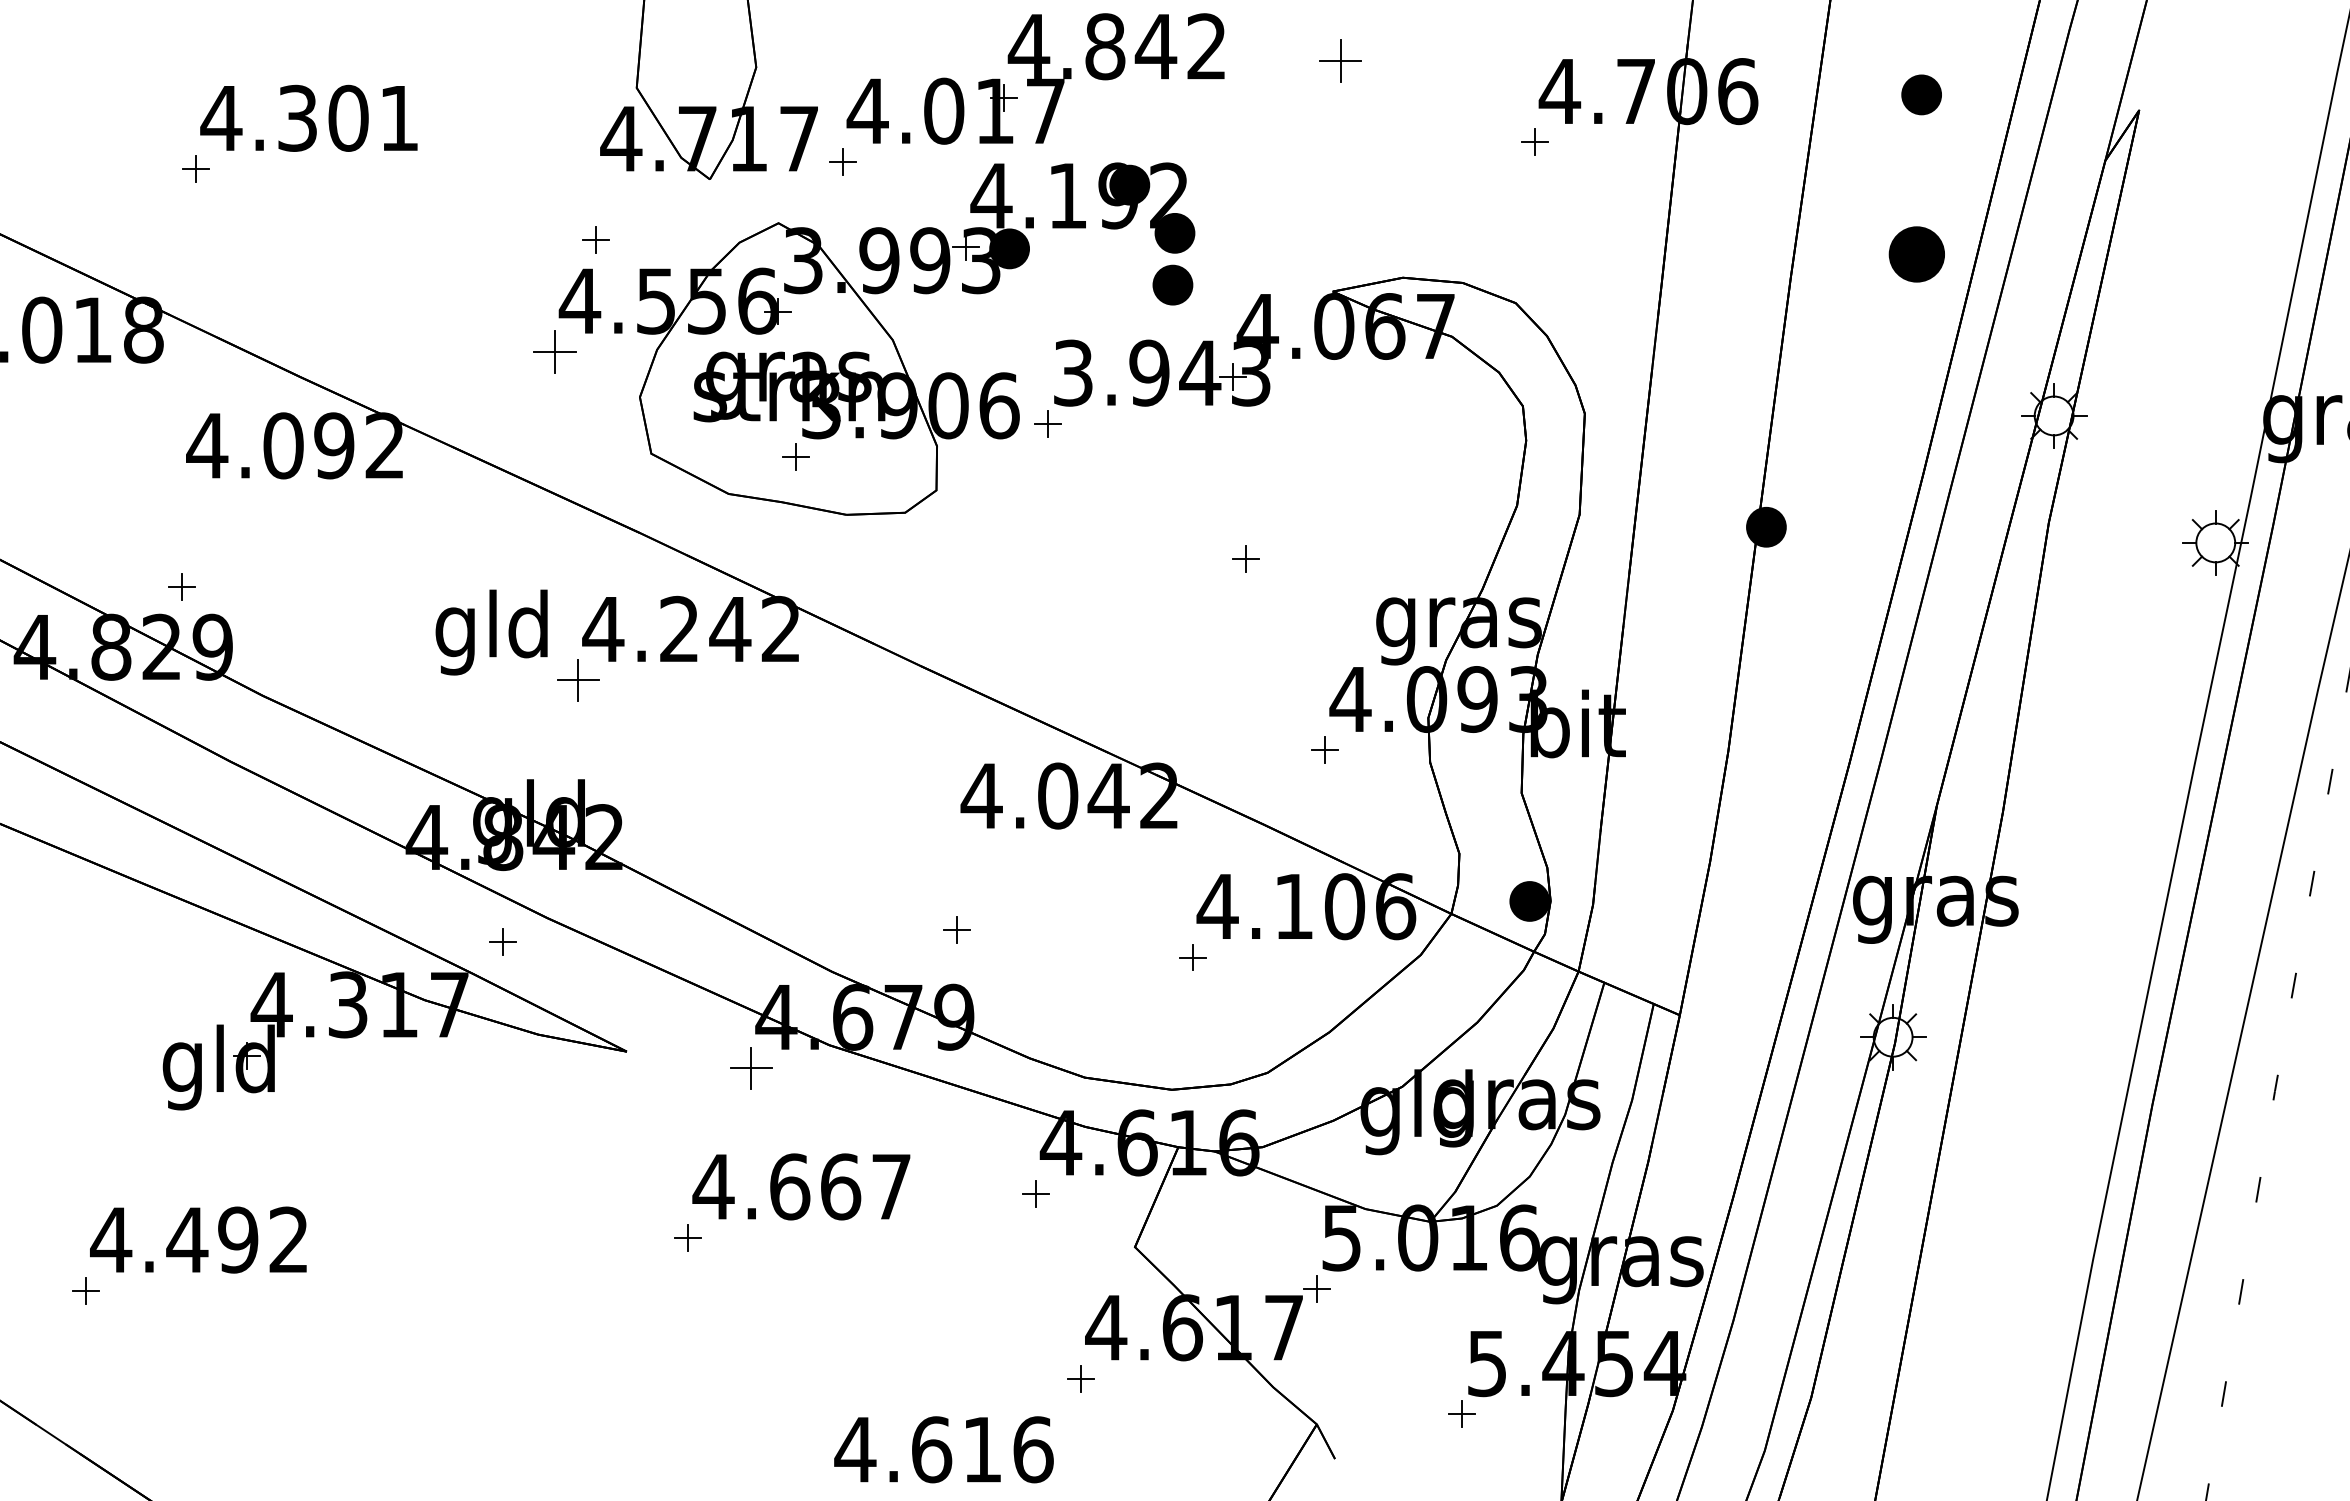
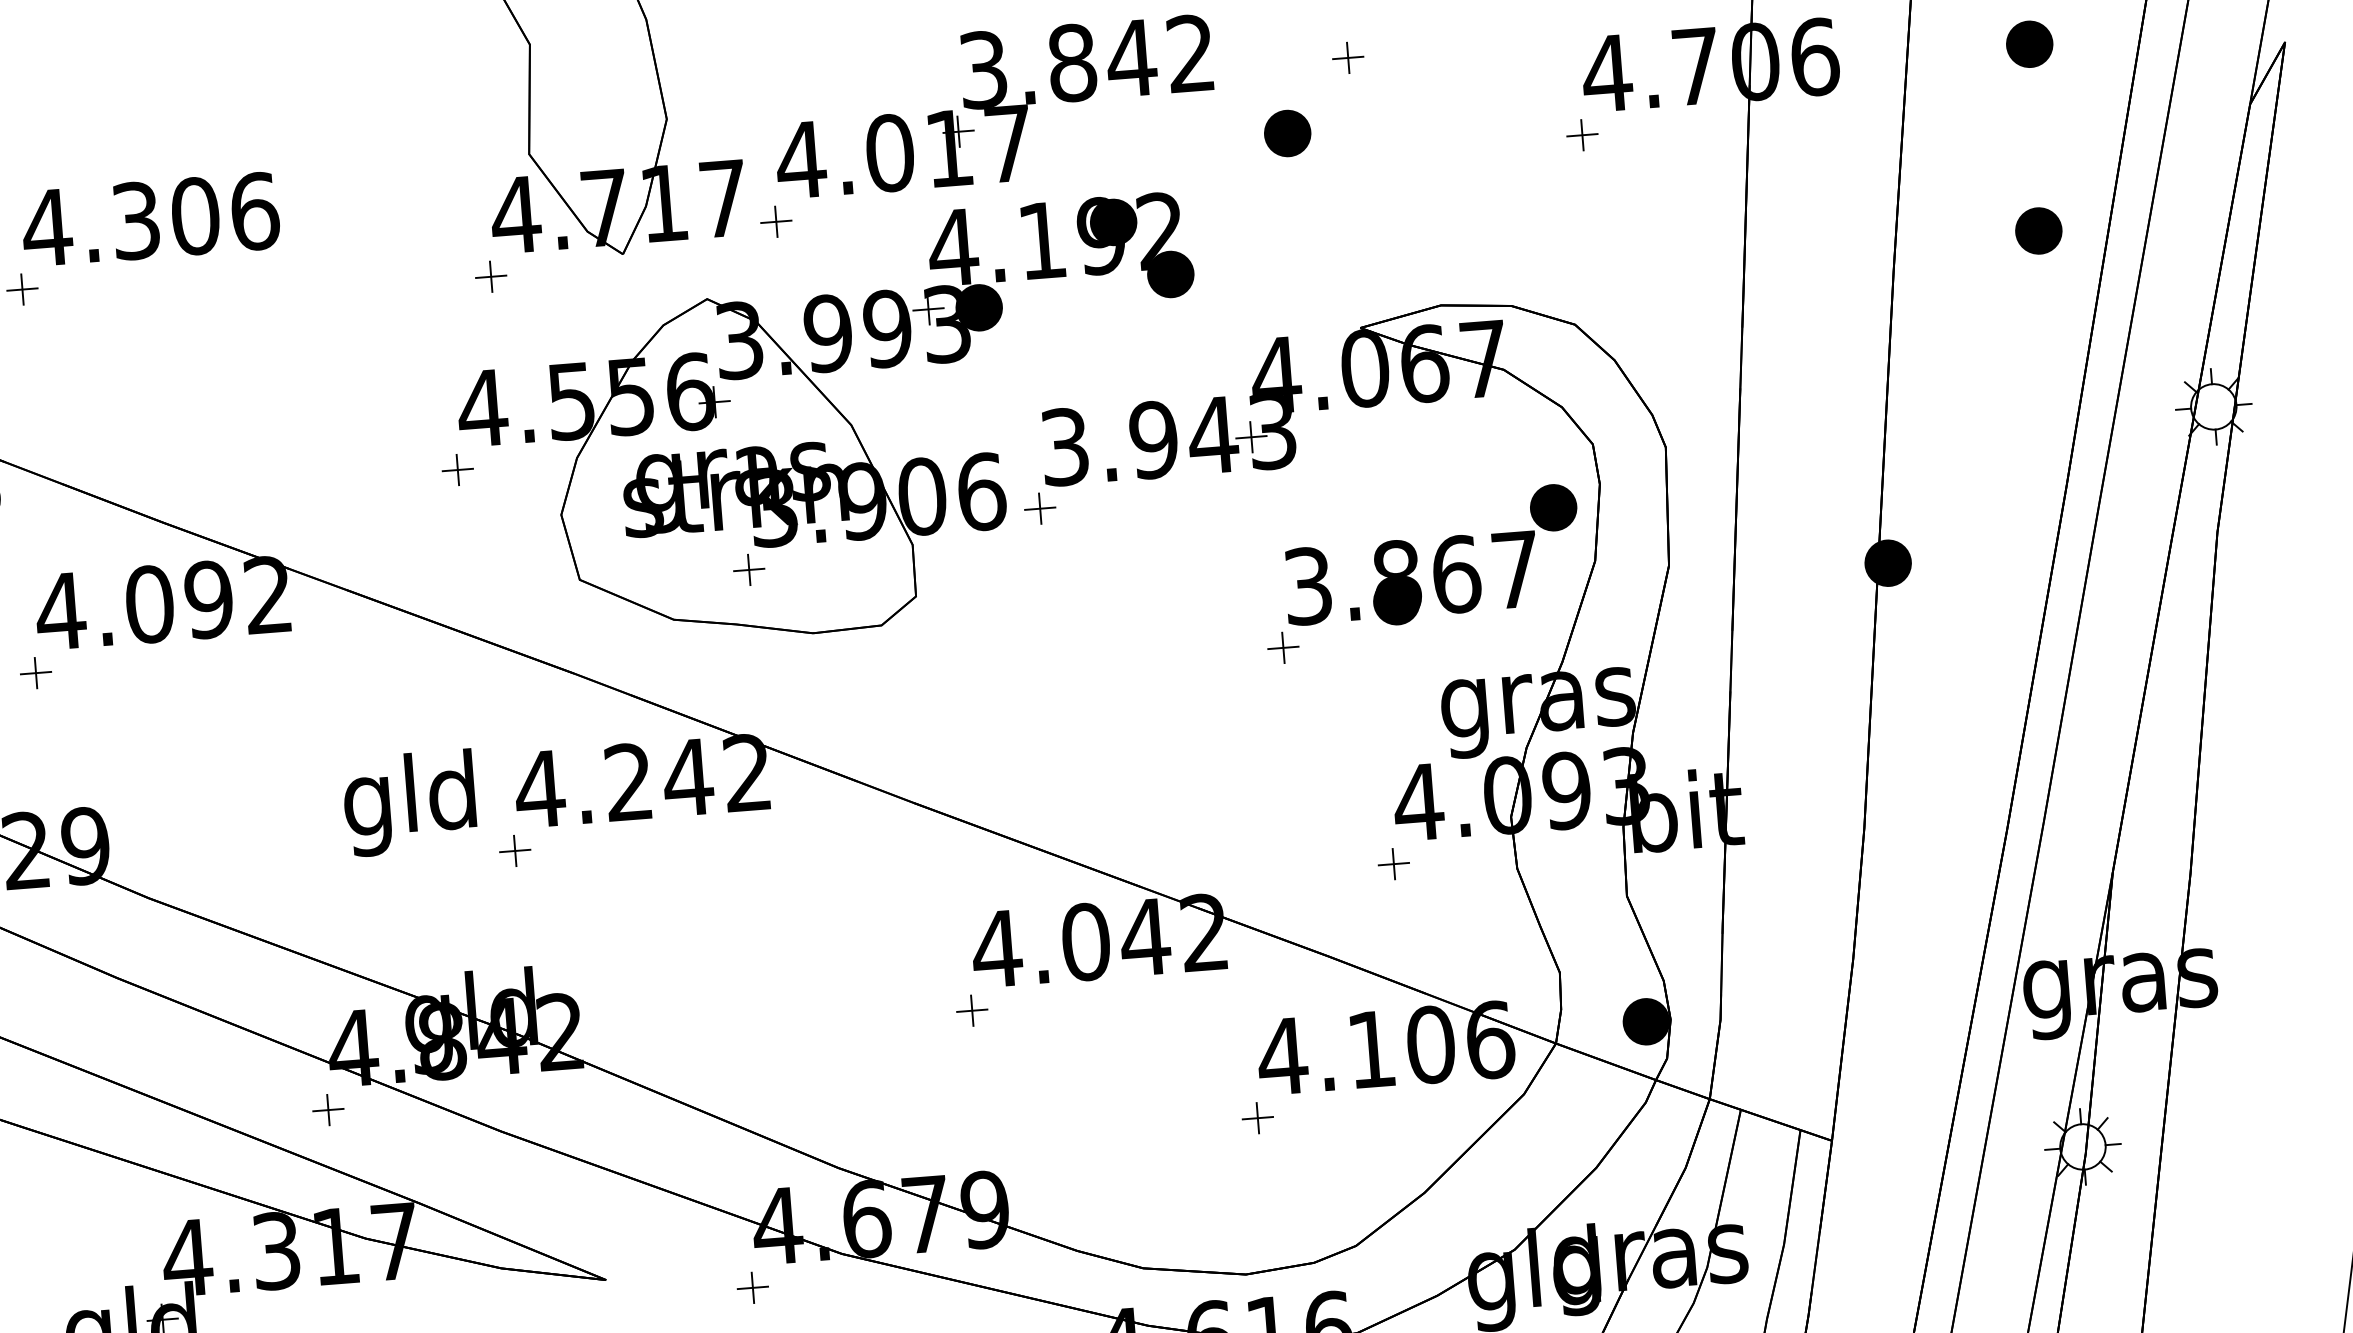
text: (1028, 46) -> (982, 69), 4.842 -> 3.842
part: (1340, 60) -> (1348, 57), size x0.62
text: (399, 117) -> (254, 210), 4.301 -> 4.306
part: (595, 239) -> (490, 276), moved
part: (1916, 254) -> (2038, 231), size x0.71
part: (1172, 284) -> (1287, 132), moved
part: (554, 351) -> (457, 469), size x0.62
part: (1378, 492) -> (1432, 558), added
part: (181, 586) -> (35, 672), moved
part: (577, 679) -> (514, 850), size x0.62
part: (956, 929) -> (972, 1010), moved
part: (502, 941) -> (328, 1109), moved
part: (750, 1067) -> (751, 1287), size x0.62

